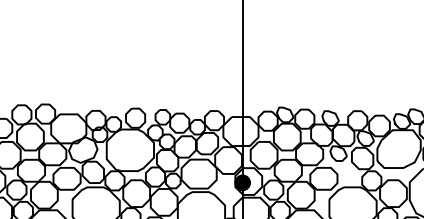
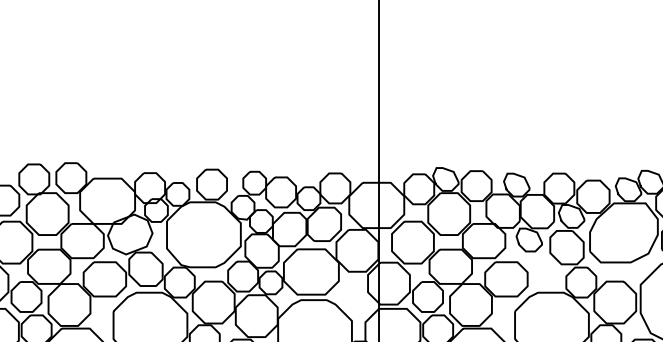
fill: (242, 182) -> (379, 285), removed

